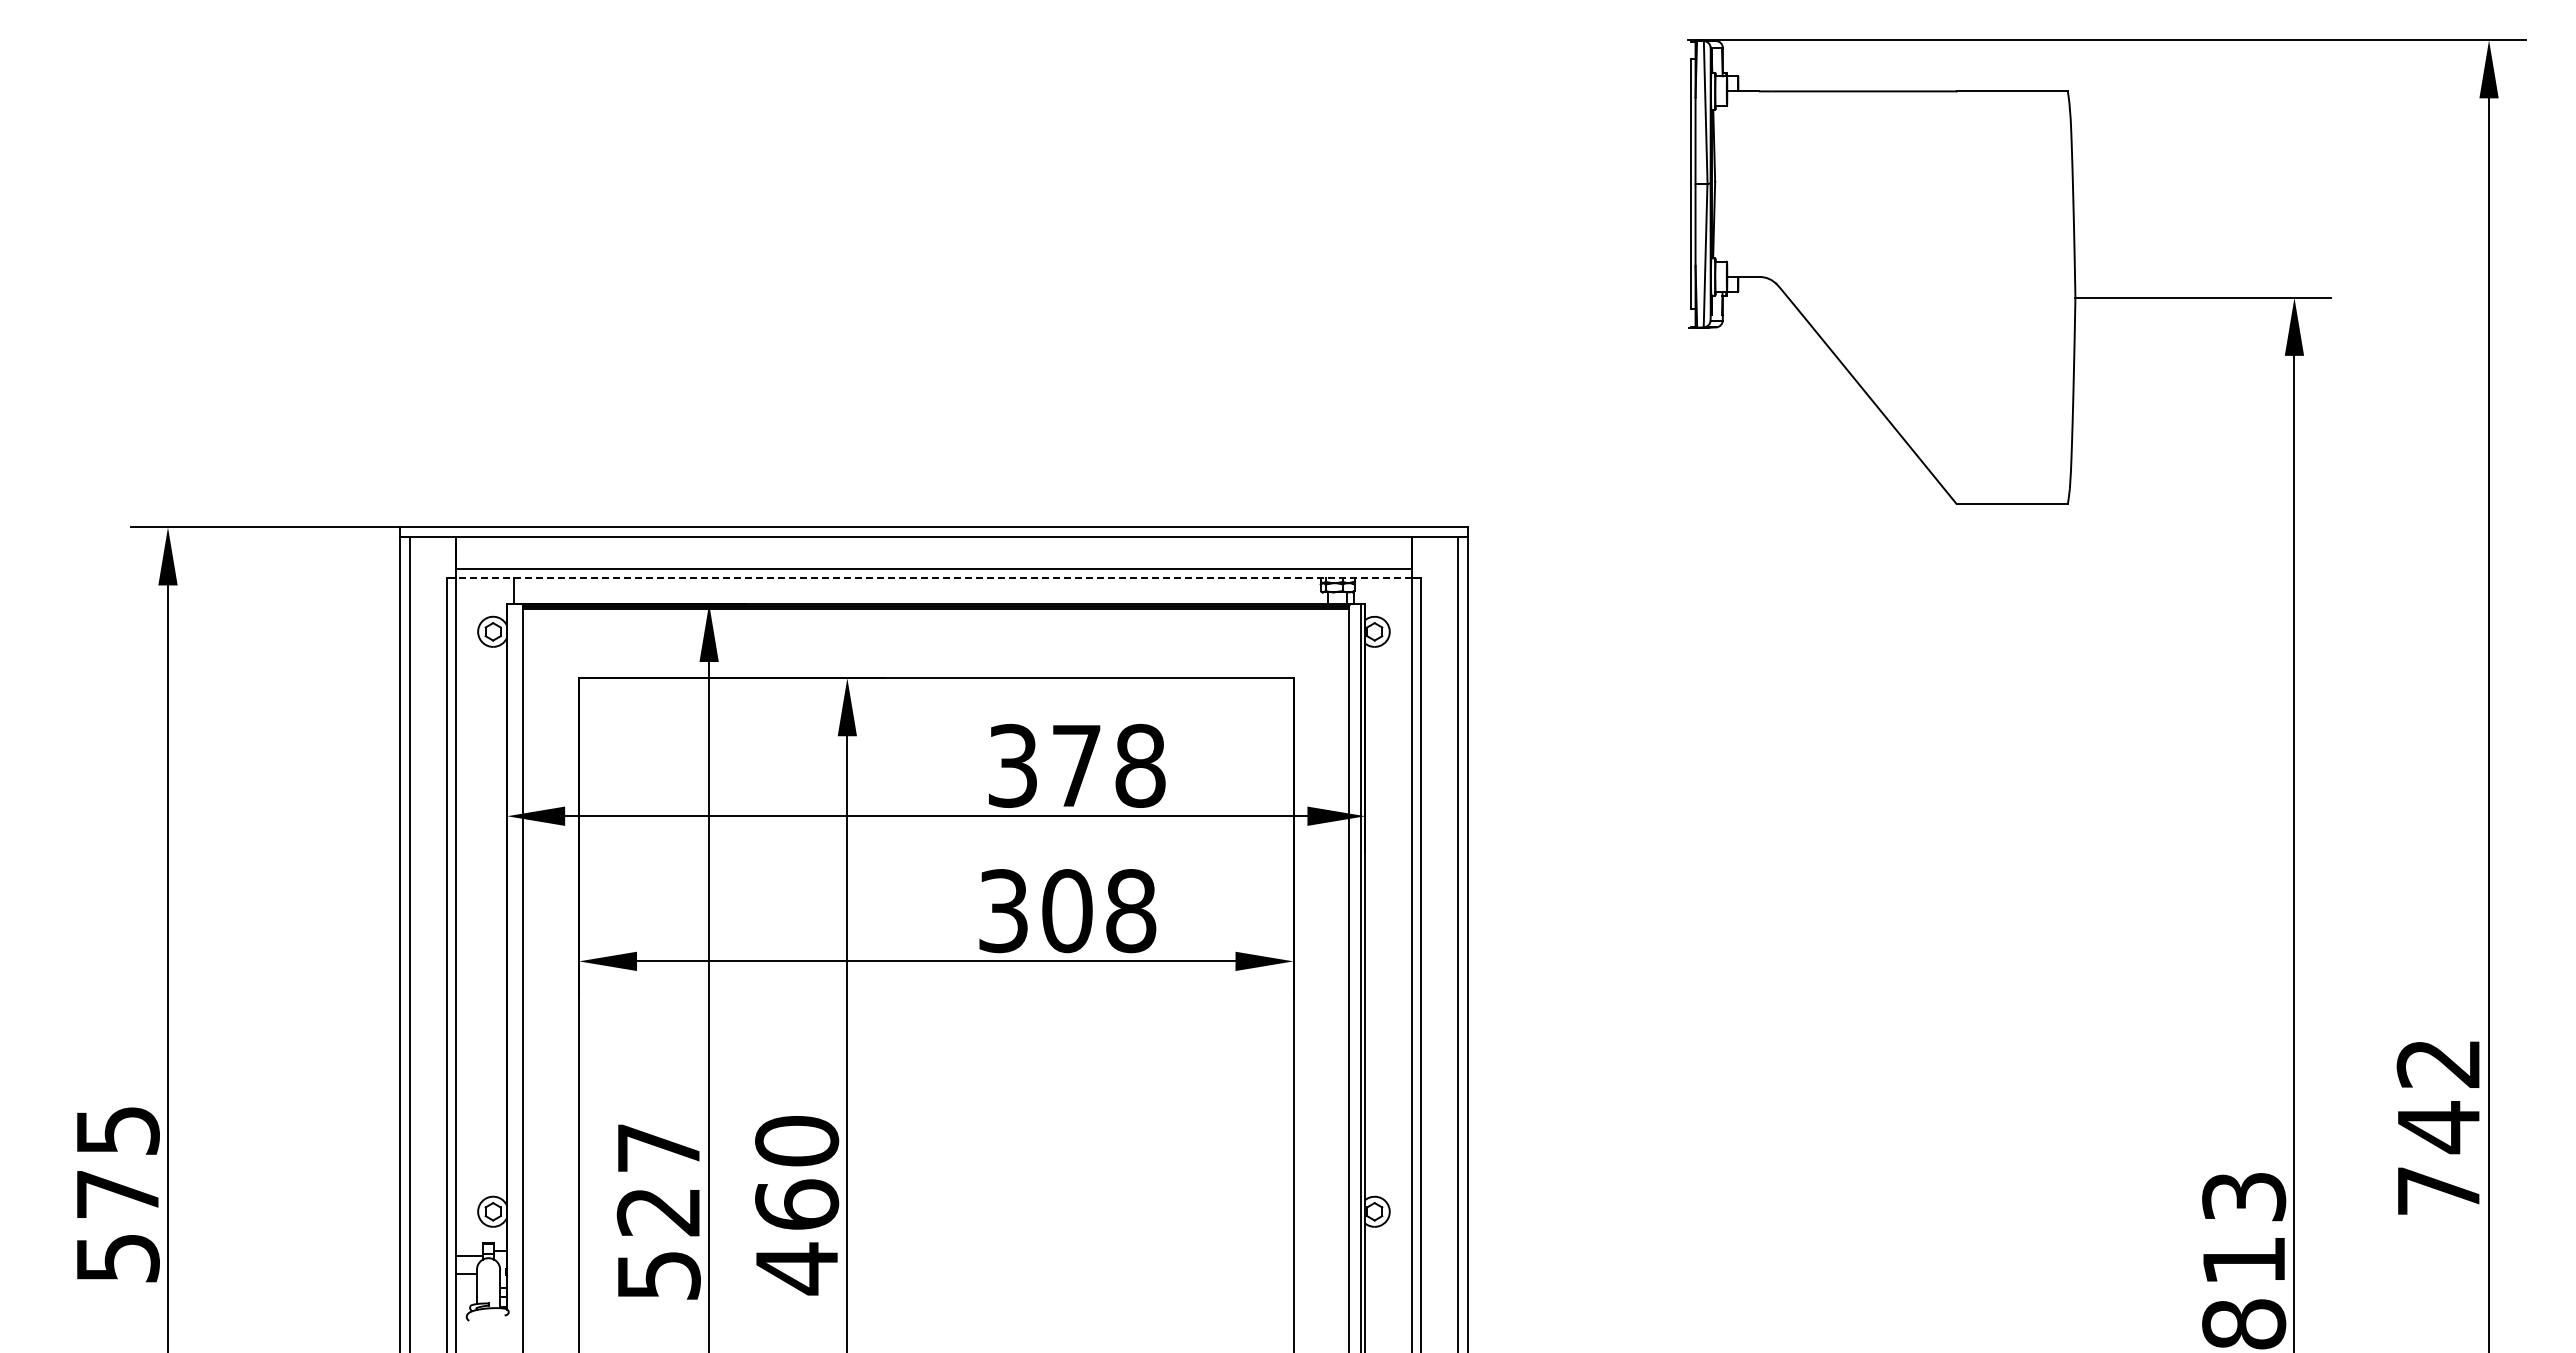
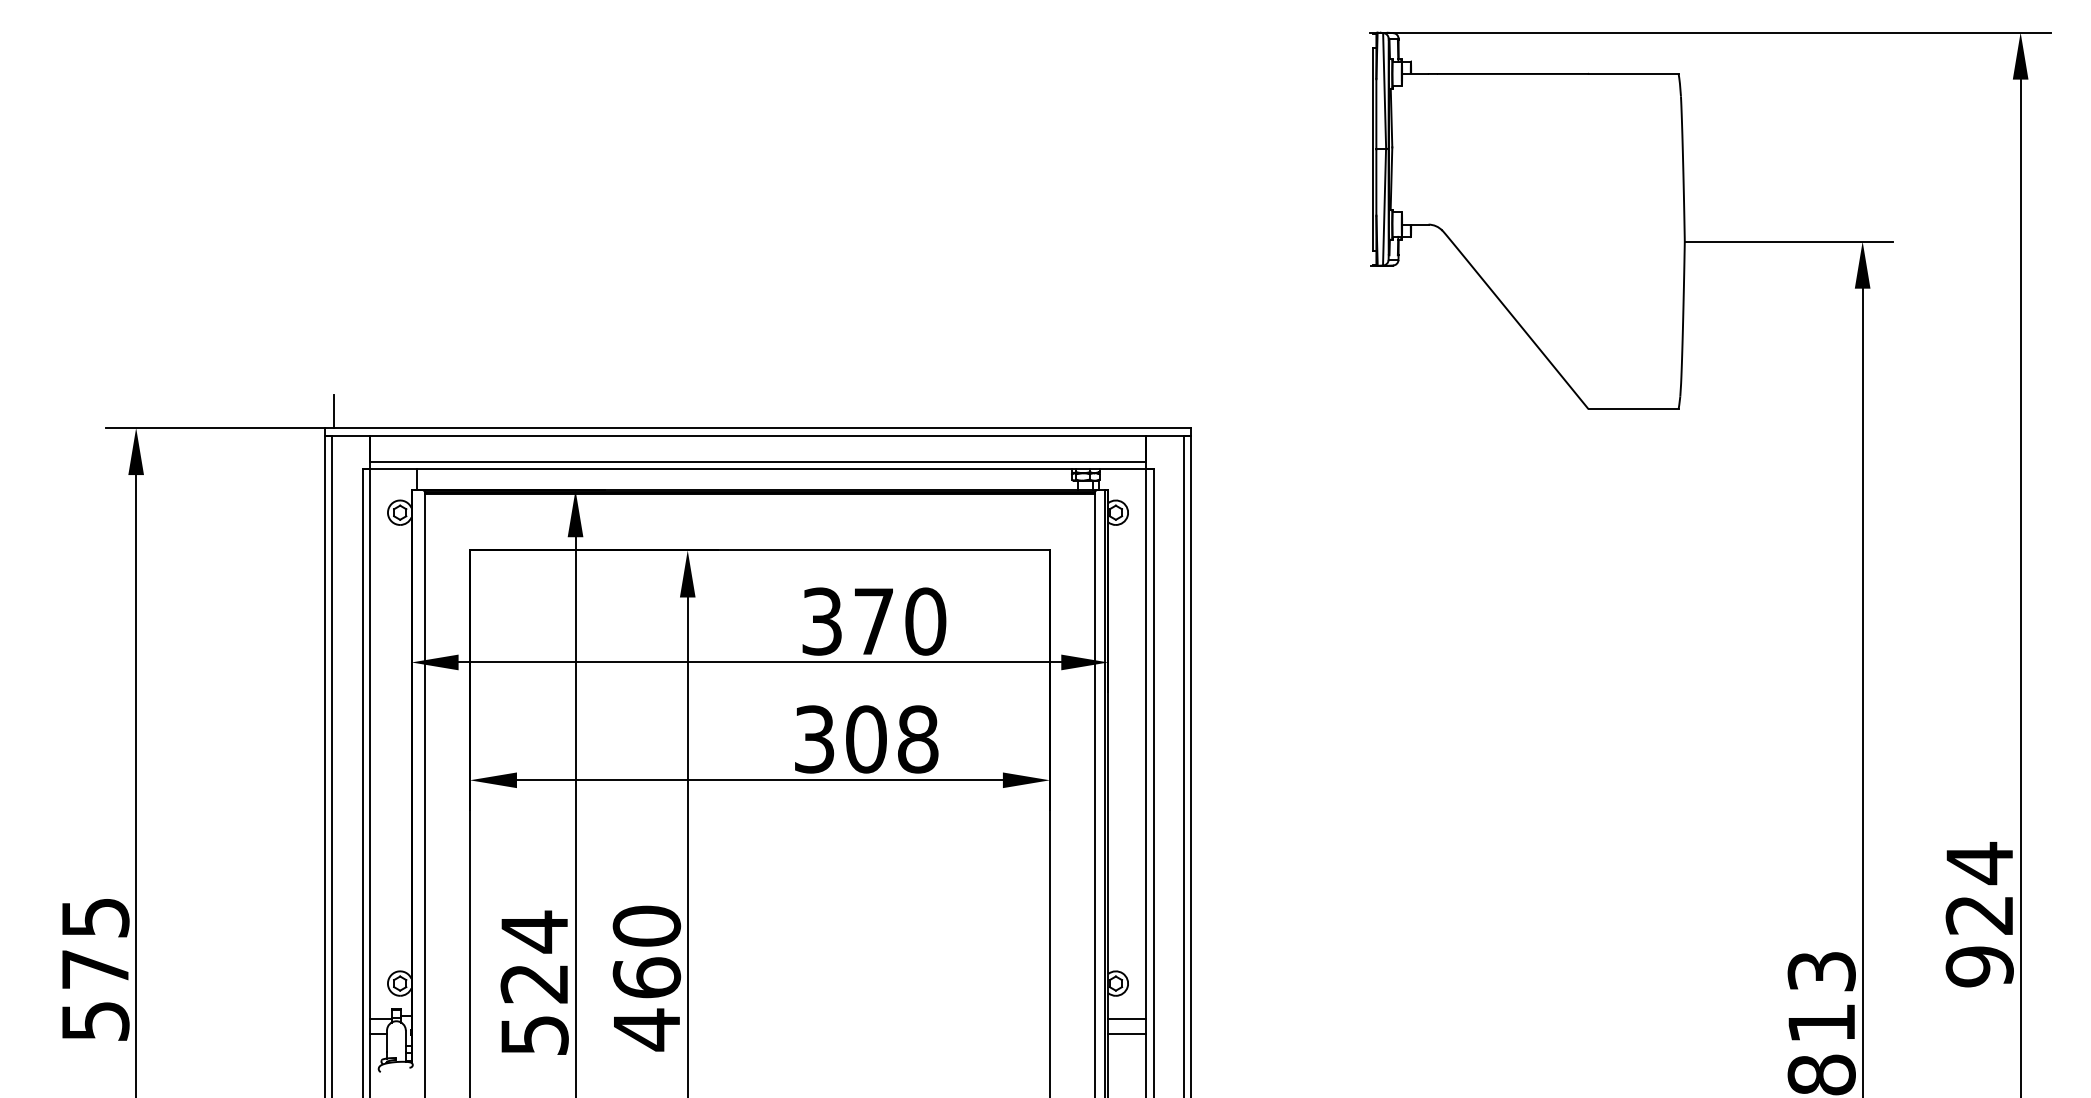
line: (412, 506) -> (334, 410), added
line: (933, 578) -> (757, 469), dashed -> solid
text: (1140, 765) -> (925, 621), 378 -> 370
text: (2438, 1126) -> (1979, 914), 742 -> 924
text: (658, 1147) -> (534, 931), 527 -> 524
line: (1388, 1255) -> (1127, 1019), added
line: (1388, 1274) -> (1127, 1034), added

